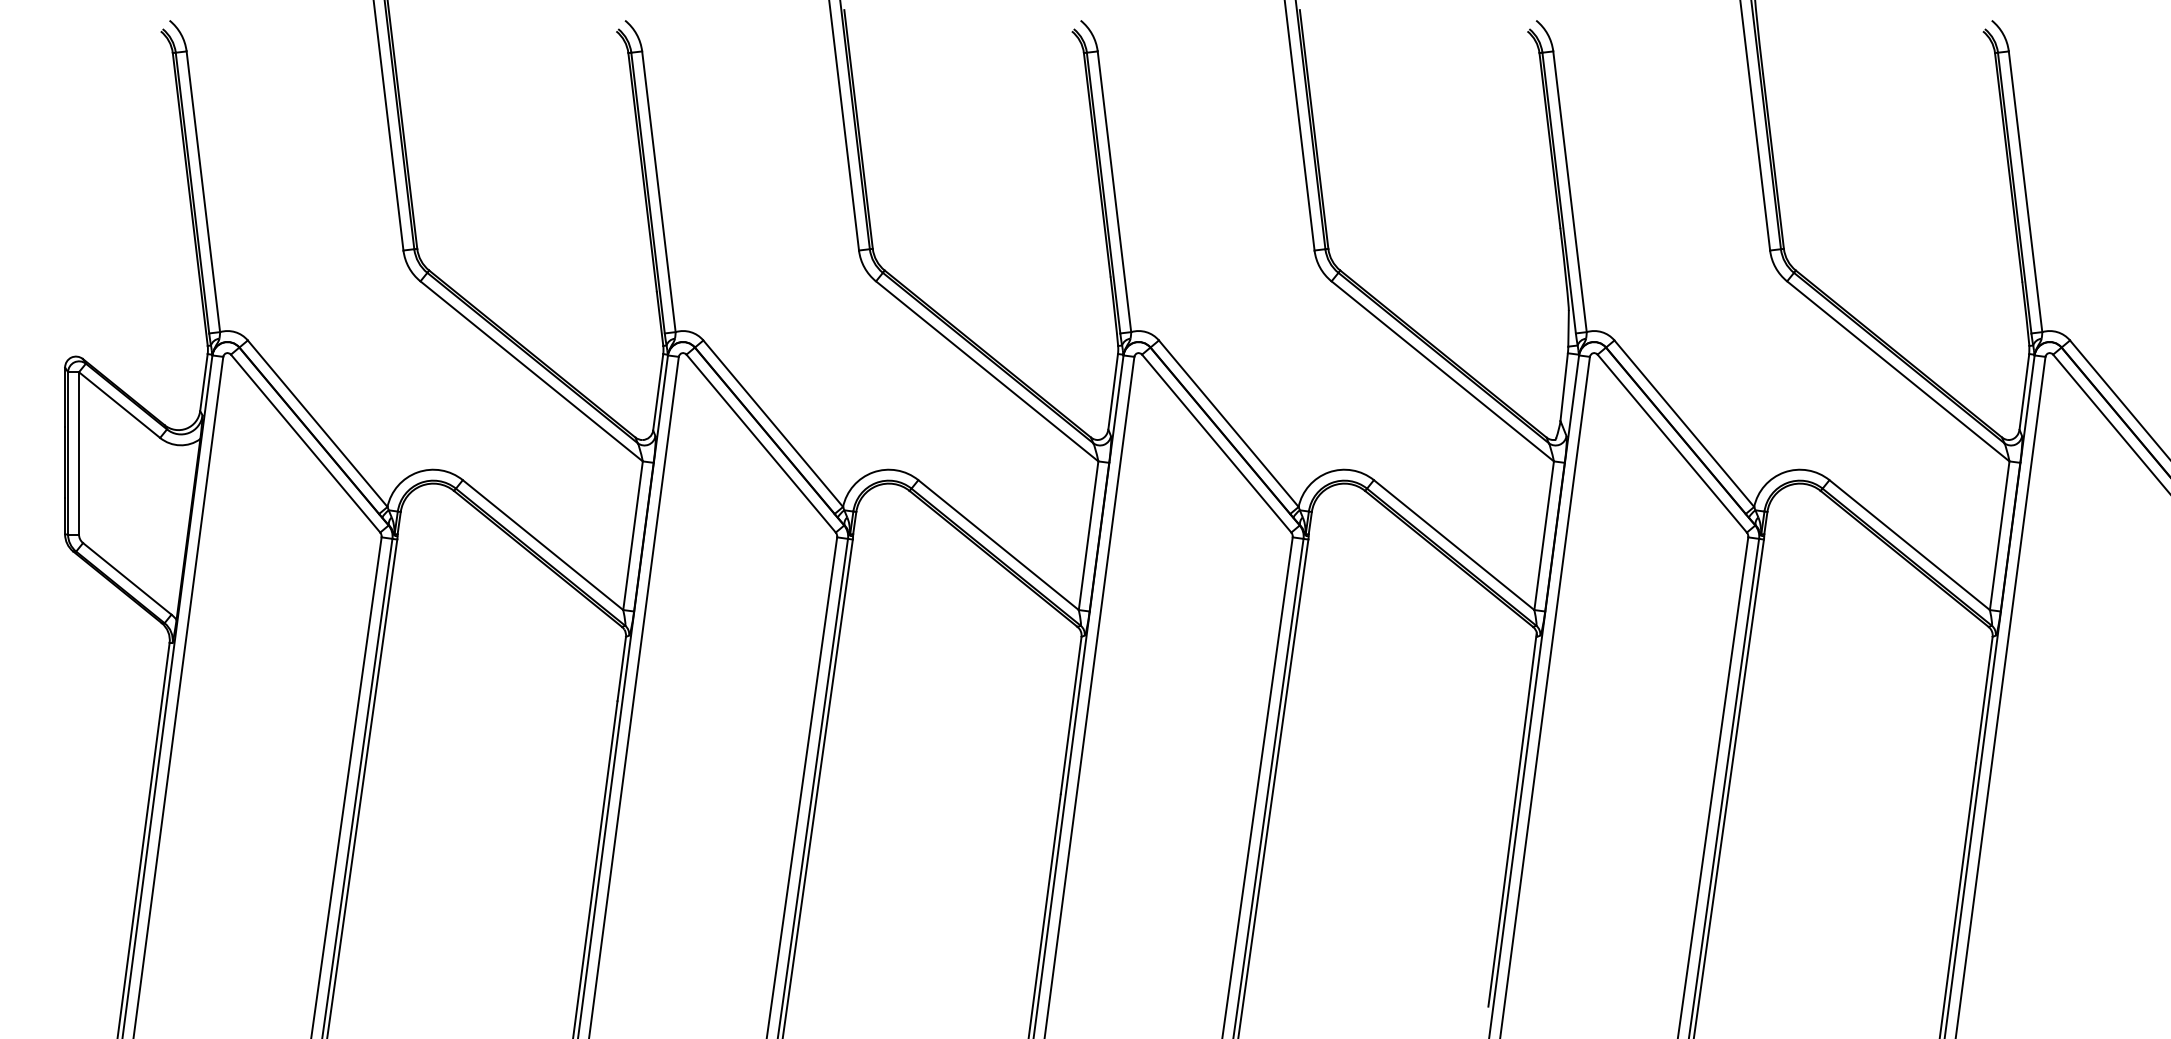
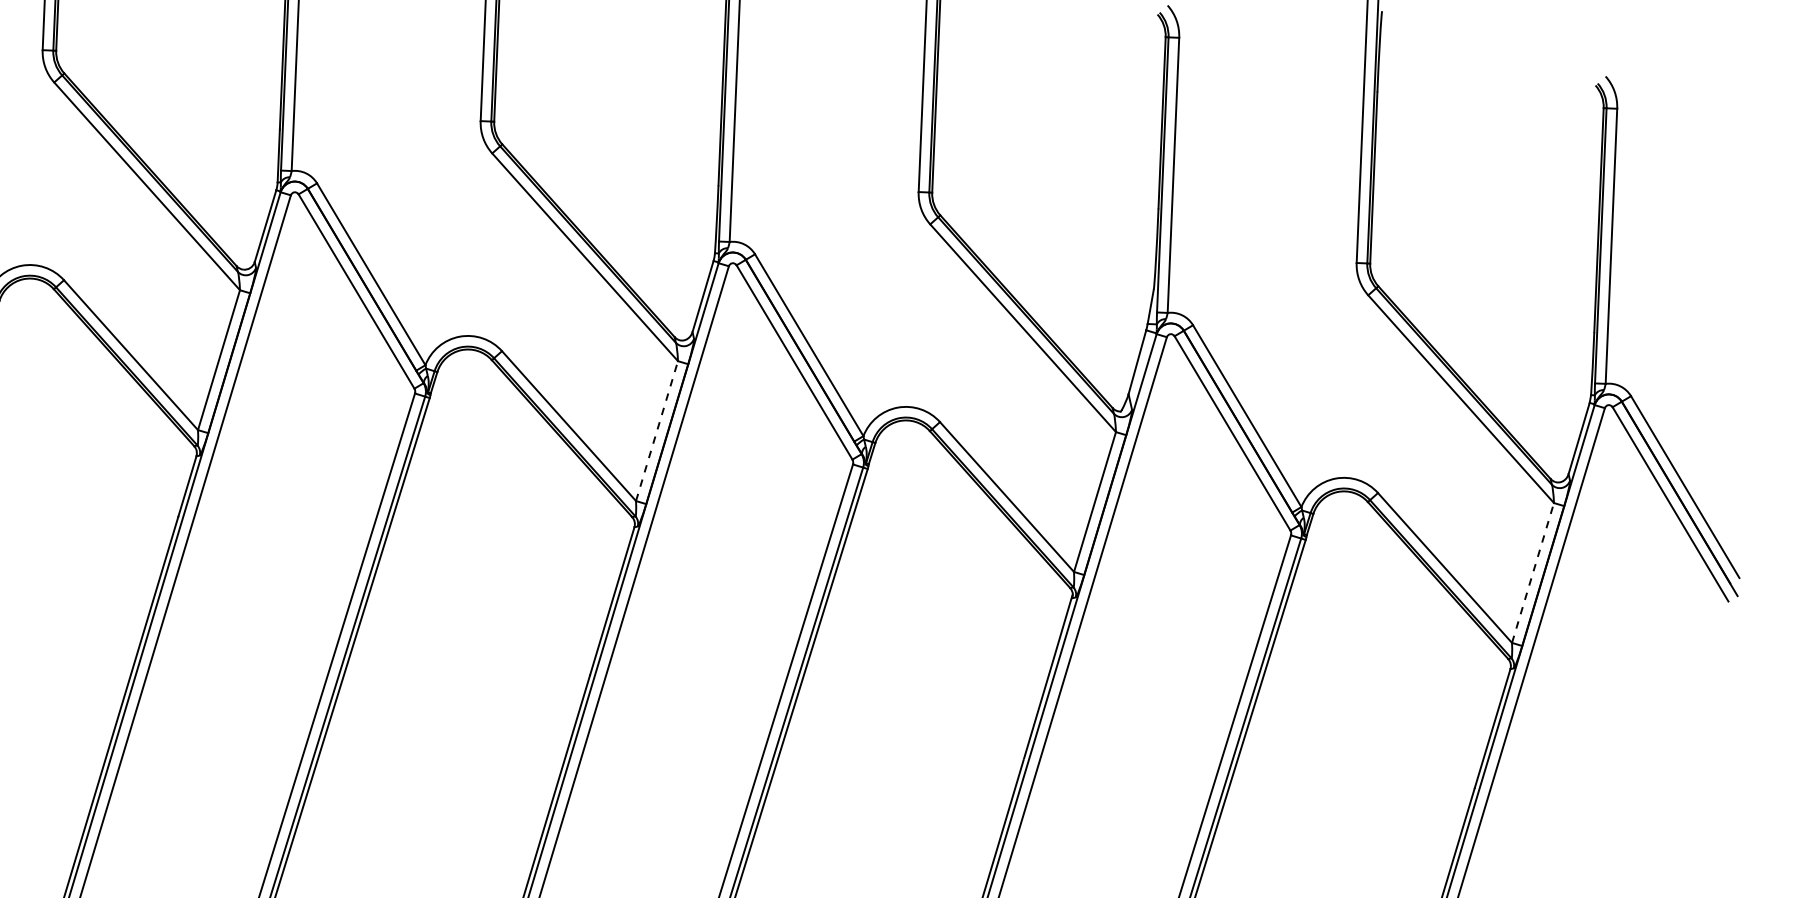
line: (1088, 535) -> (656, 430), solid -> dashed
line: (1999, 535) -> (1532, 572), solid -> dashed

